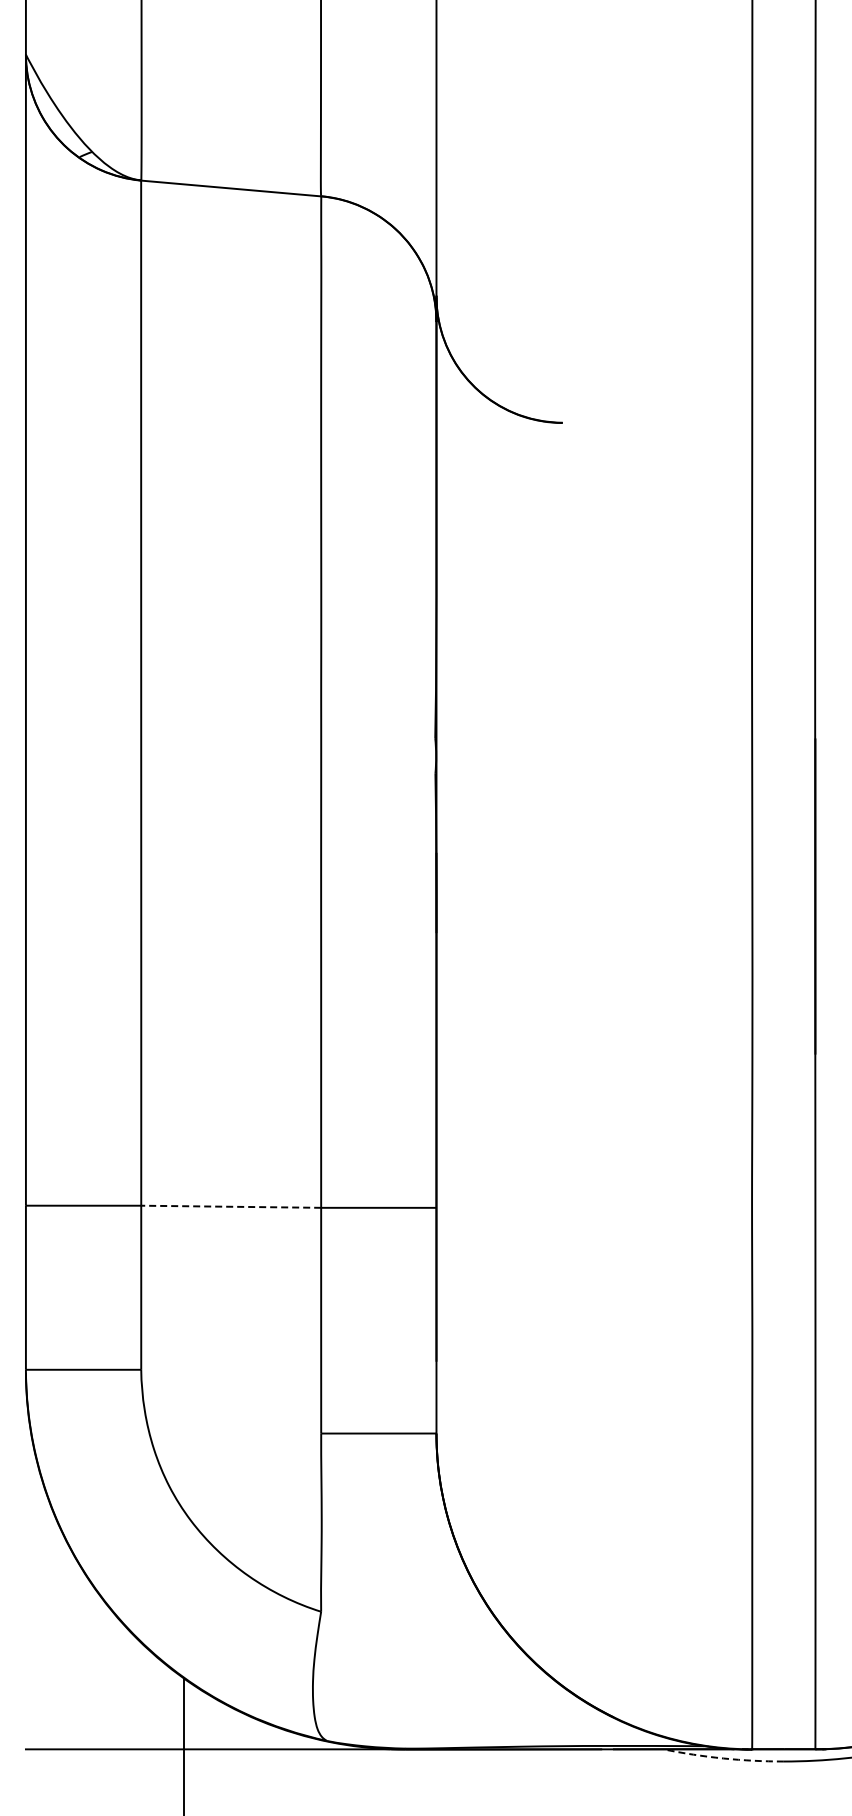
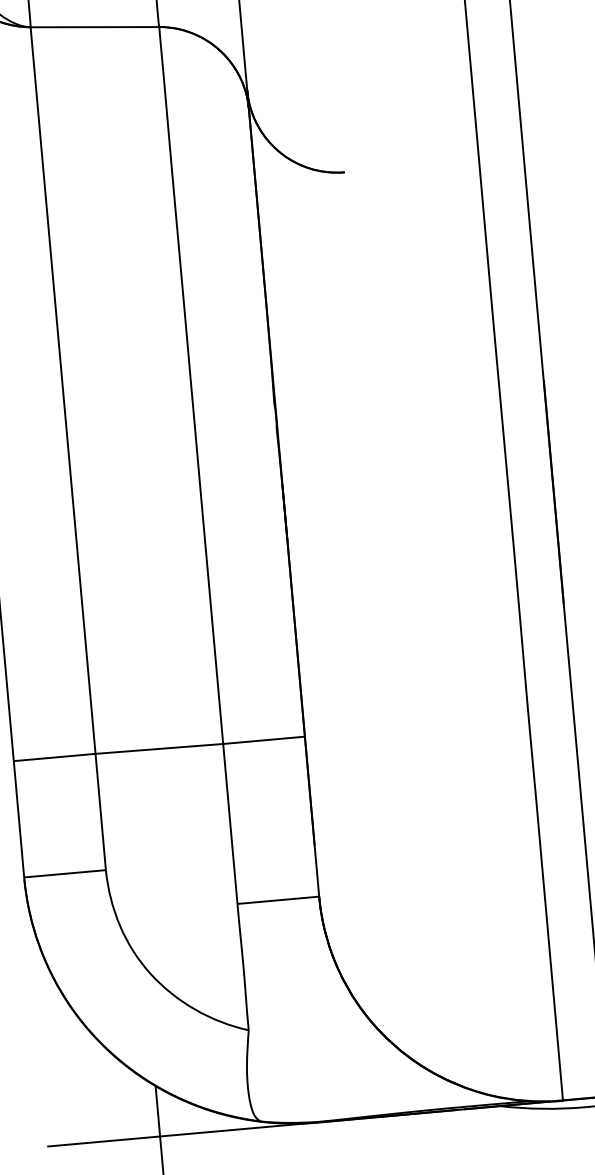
line: (231, 1206) -> (159, 748), dashed -> solid
arc: (723, 1758) -> (543, 1108), dashed -> solid

